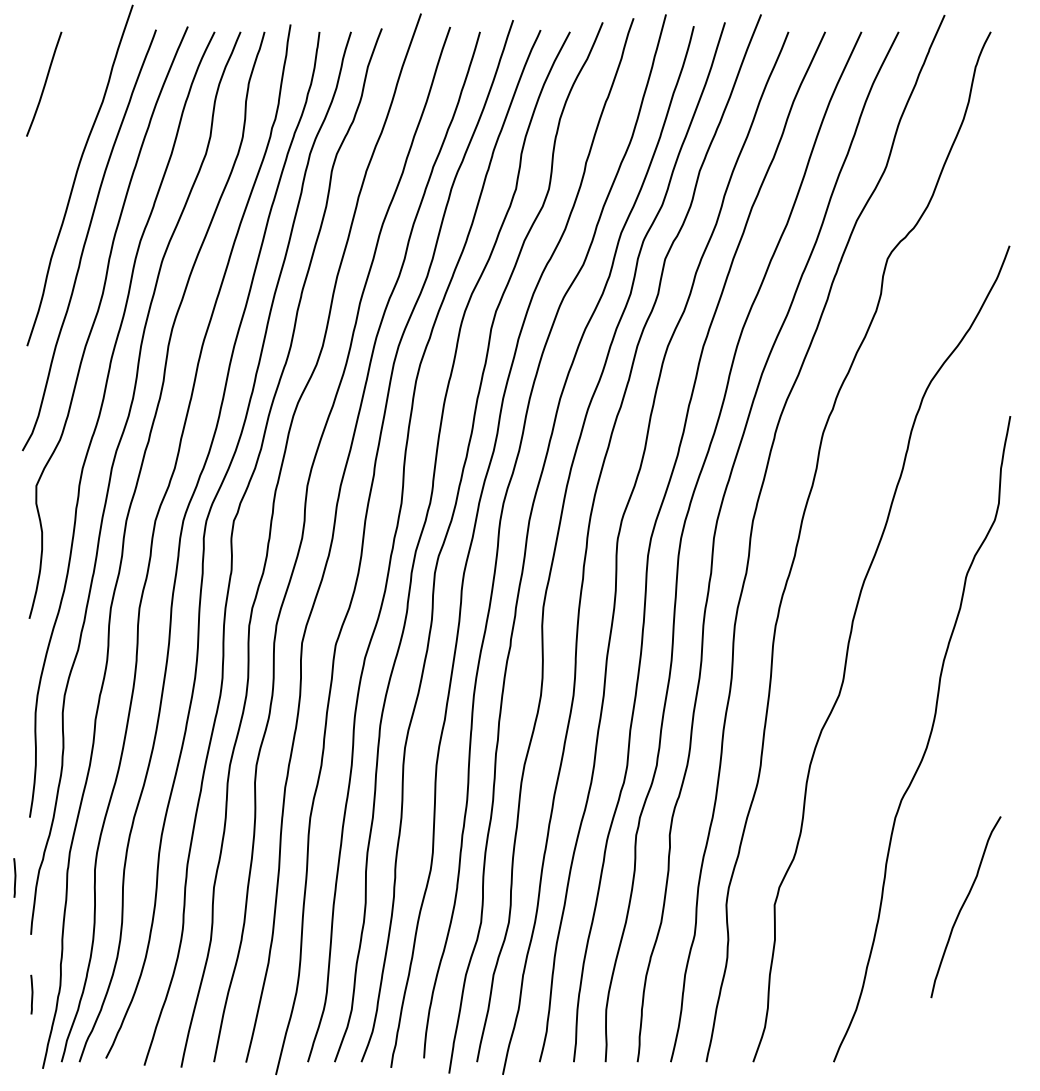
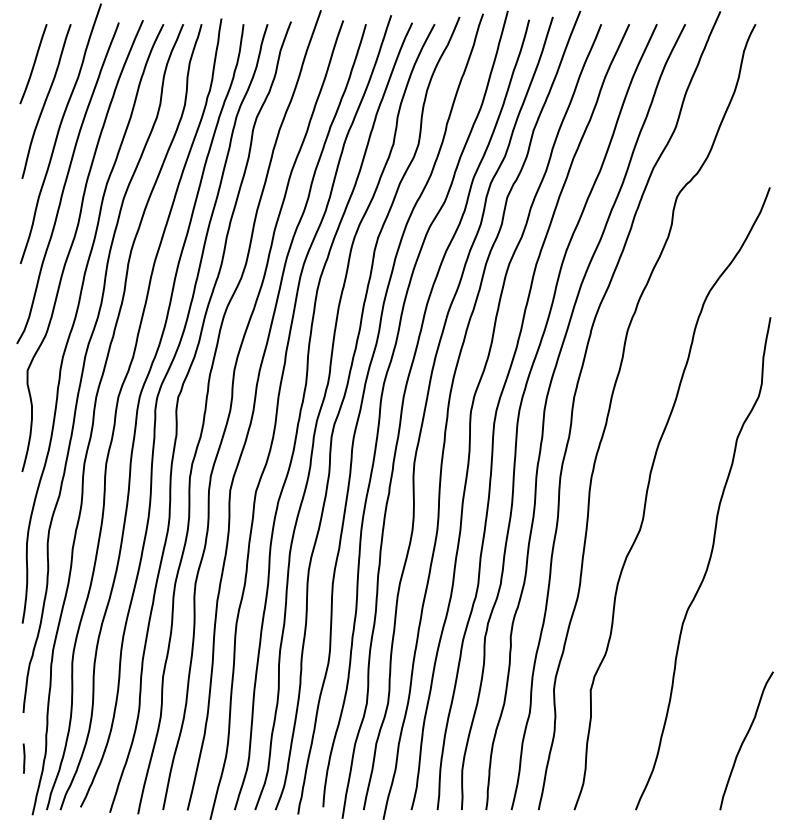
curve: (61, 133) -> (46, 101), added
line: (13, 877) -> (10, 669), removed
curve: (964, 905) -> (745, 739), moved

